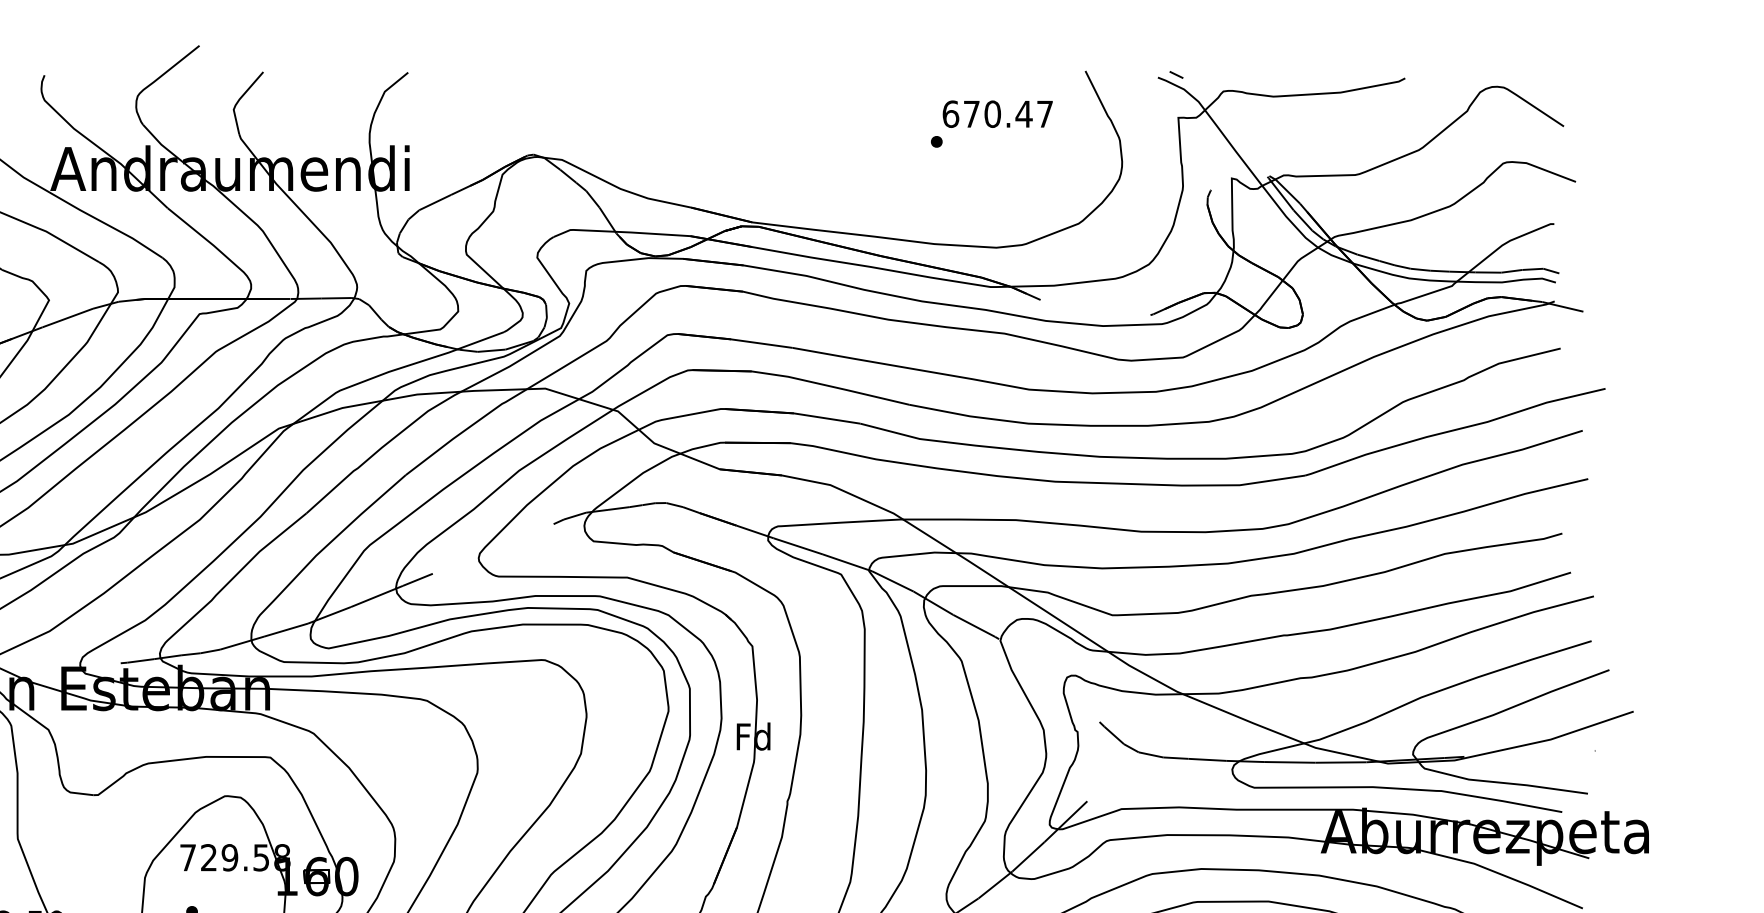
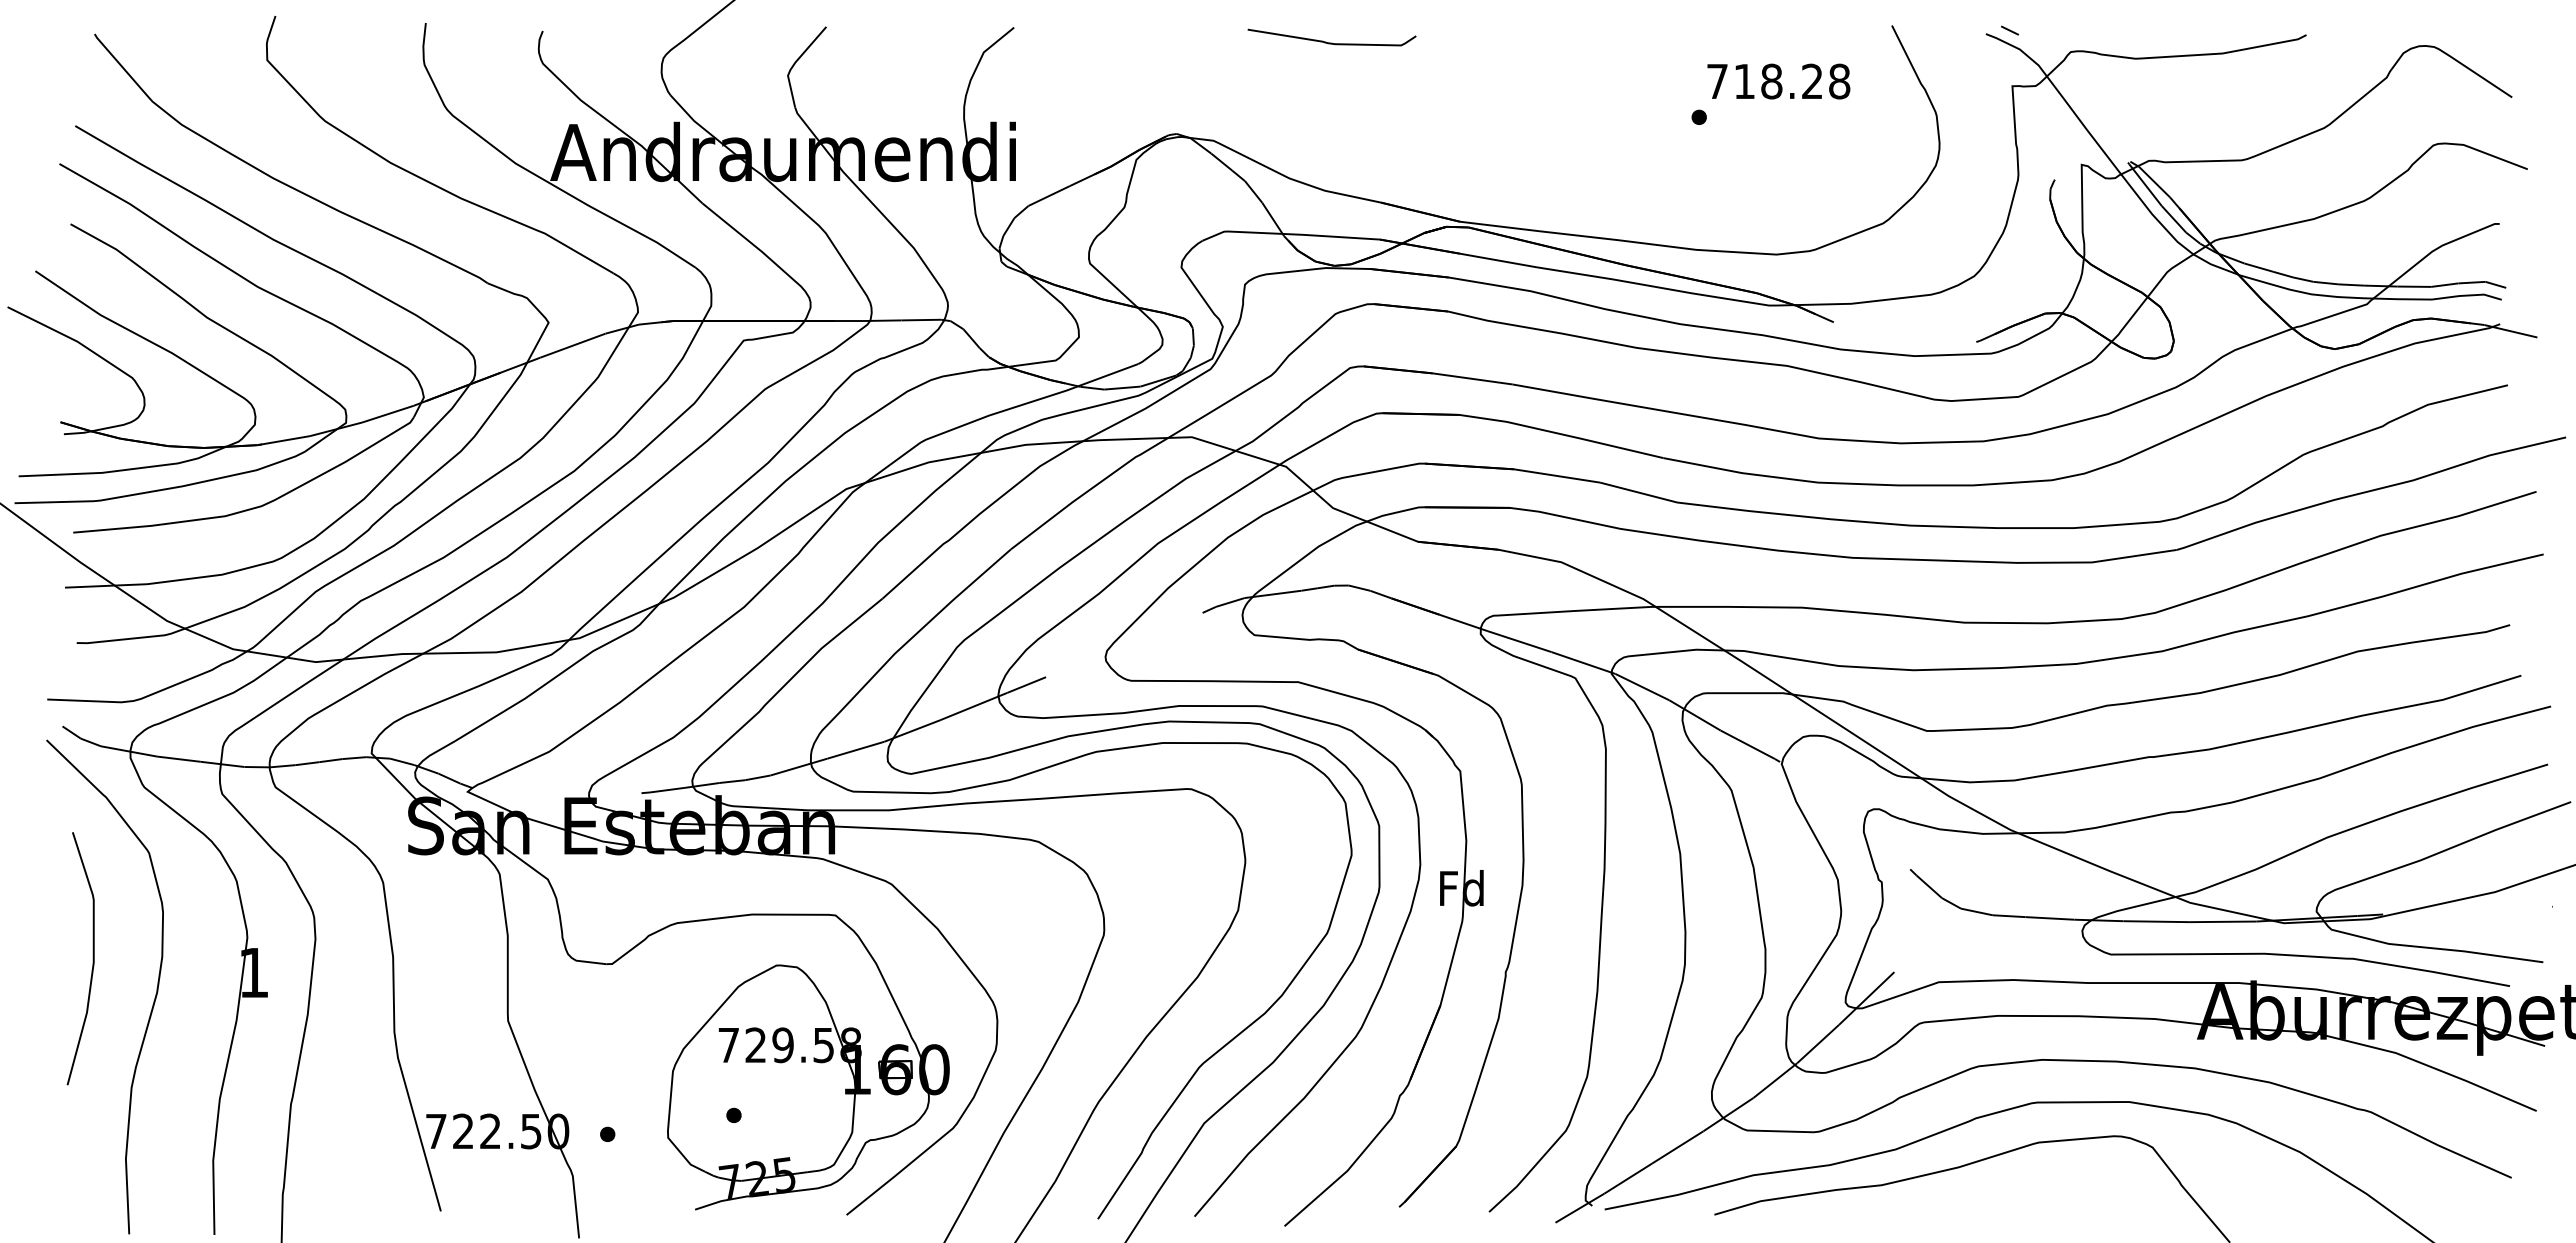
curve: (653, 84) -> (1331, 42), added
text: (997, 114) -> (1778, 81), 670.47 -> 718.28

